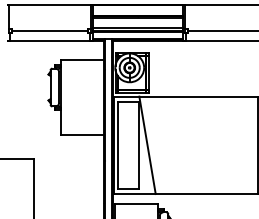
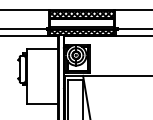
hatch: (137, 10) -> (81, 14), added
hatch: (137, 35) -> (81, 32), added

